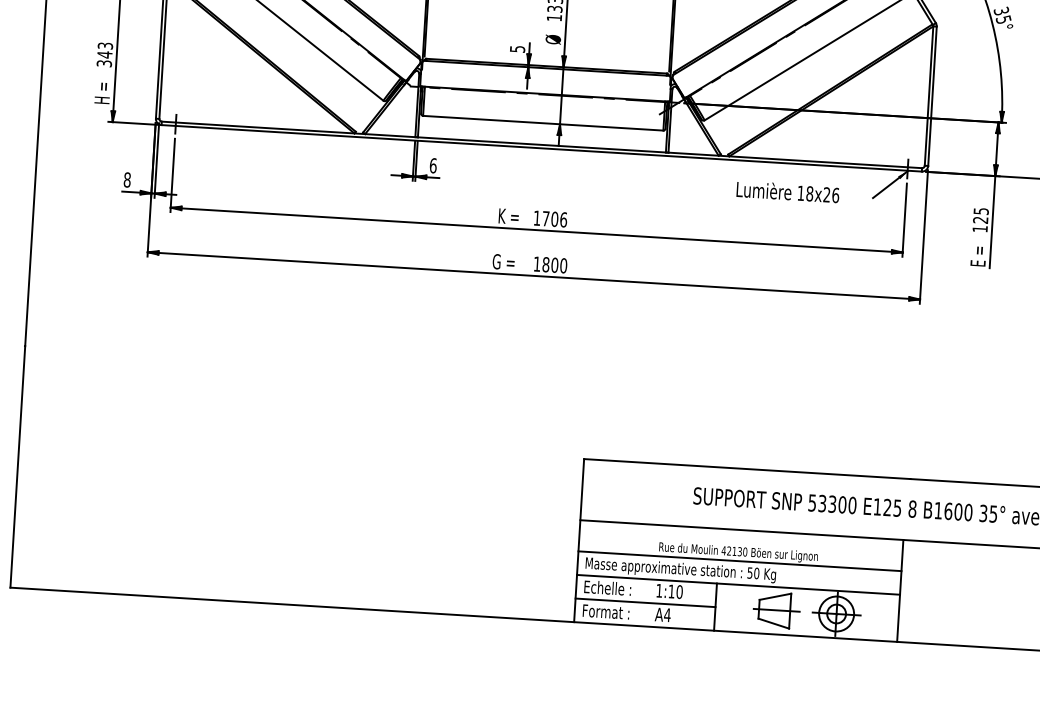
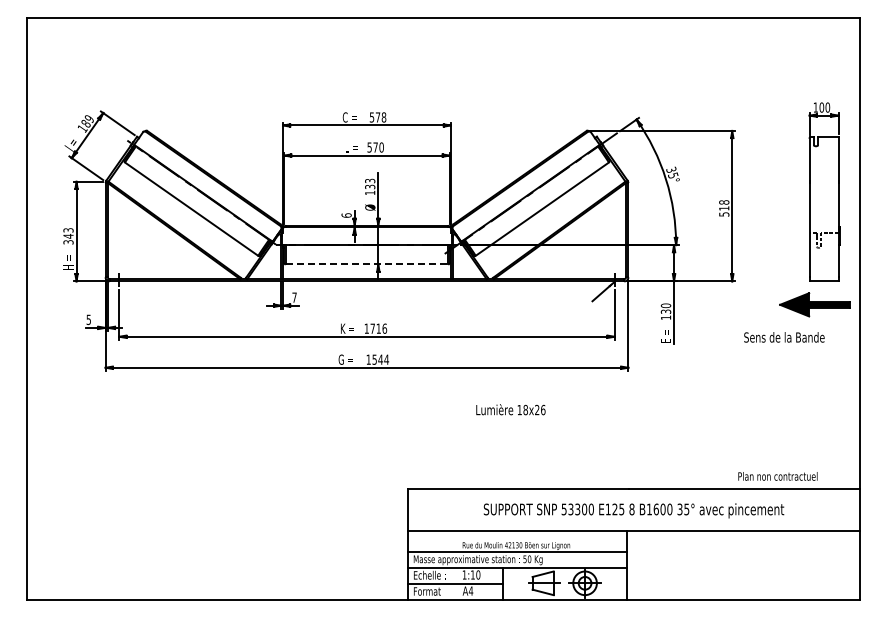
text: (517, 49) -> (346, 215), 5 -> 6
line: (544, 123) -> (367, 264), solid -> dashed
text: (433, 165) -> (294, 297), 6 -> 7
text: (126, 179) -> (88, 319), 8 -> 5
text: (787, 191) -> (510, 409), moved
text: (980, 215) -> (665, 308), 125 -> 130
text: (554, 218) -> (378, 328), 1706 -> 1716
text: (554, 264) -> (380, 359), 1800 -> 1544

